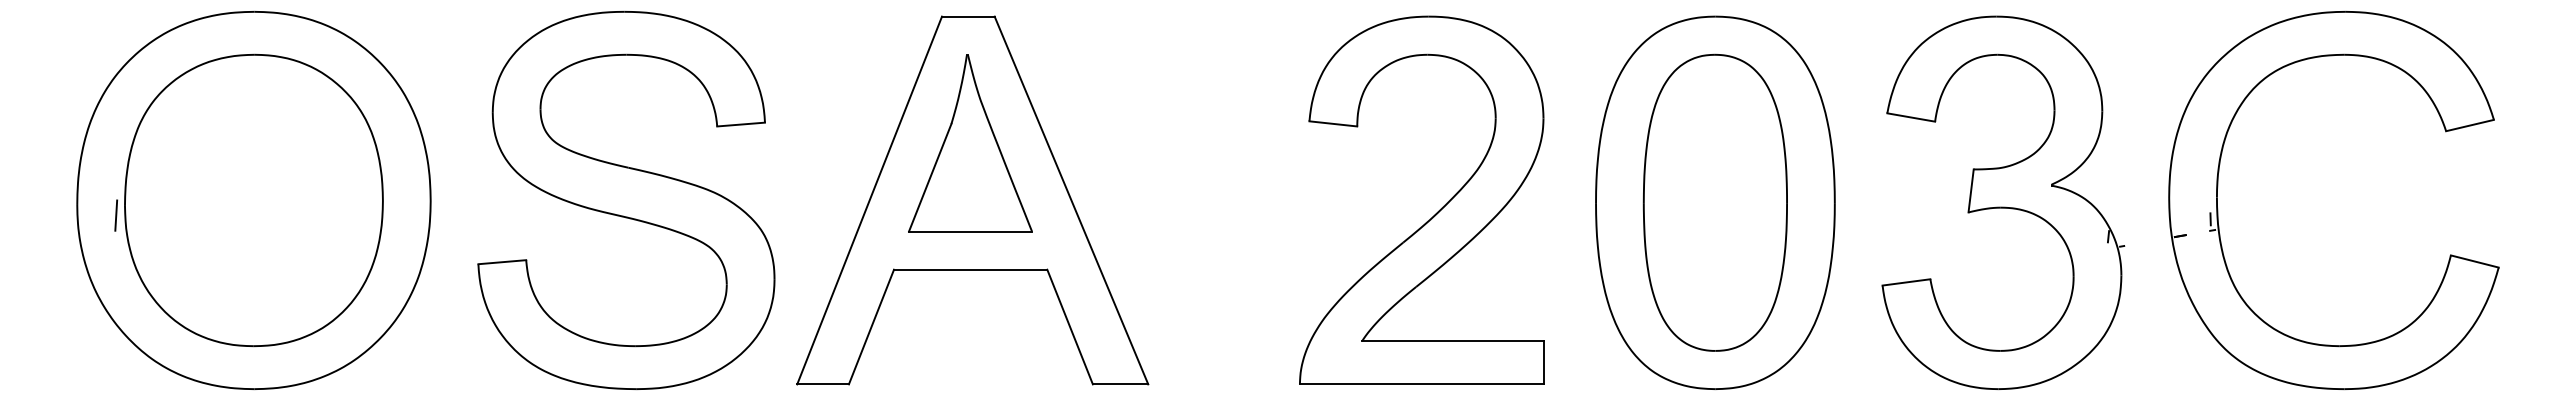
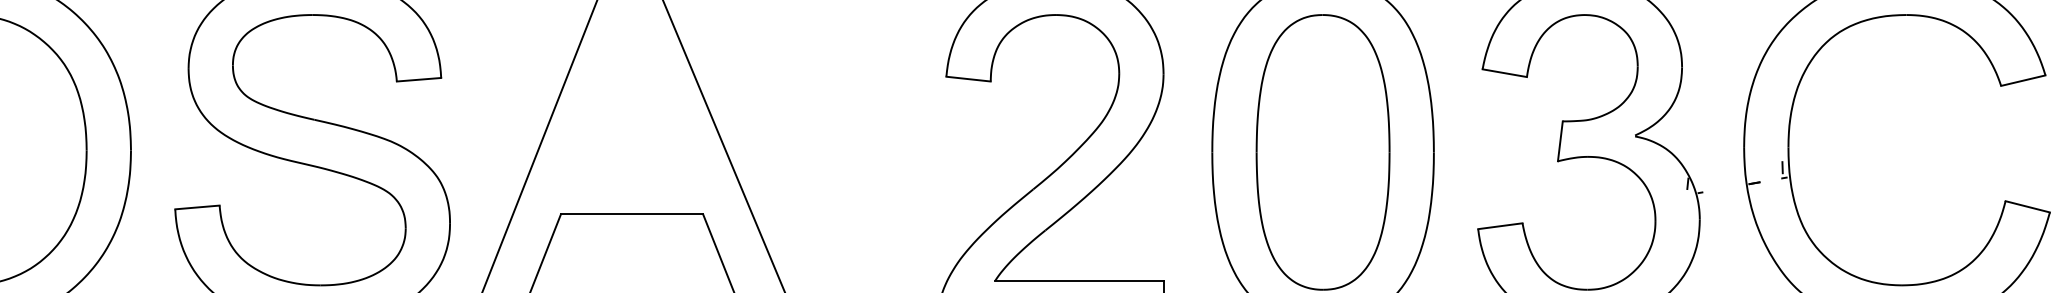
part: (970, 143) -> (631, 97), removed

